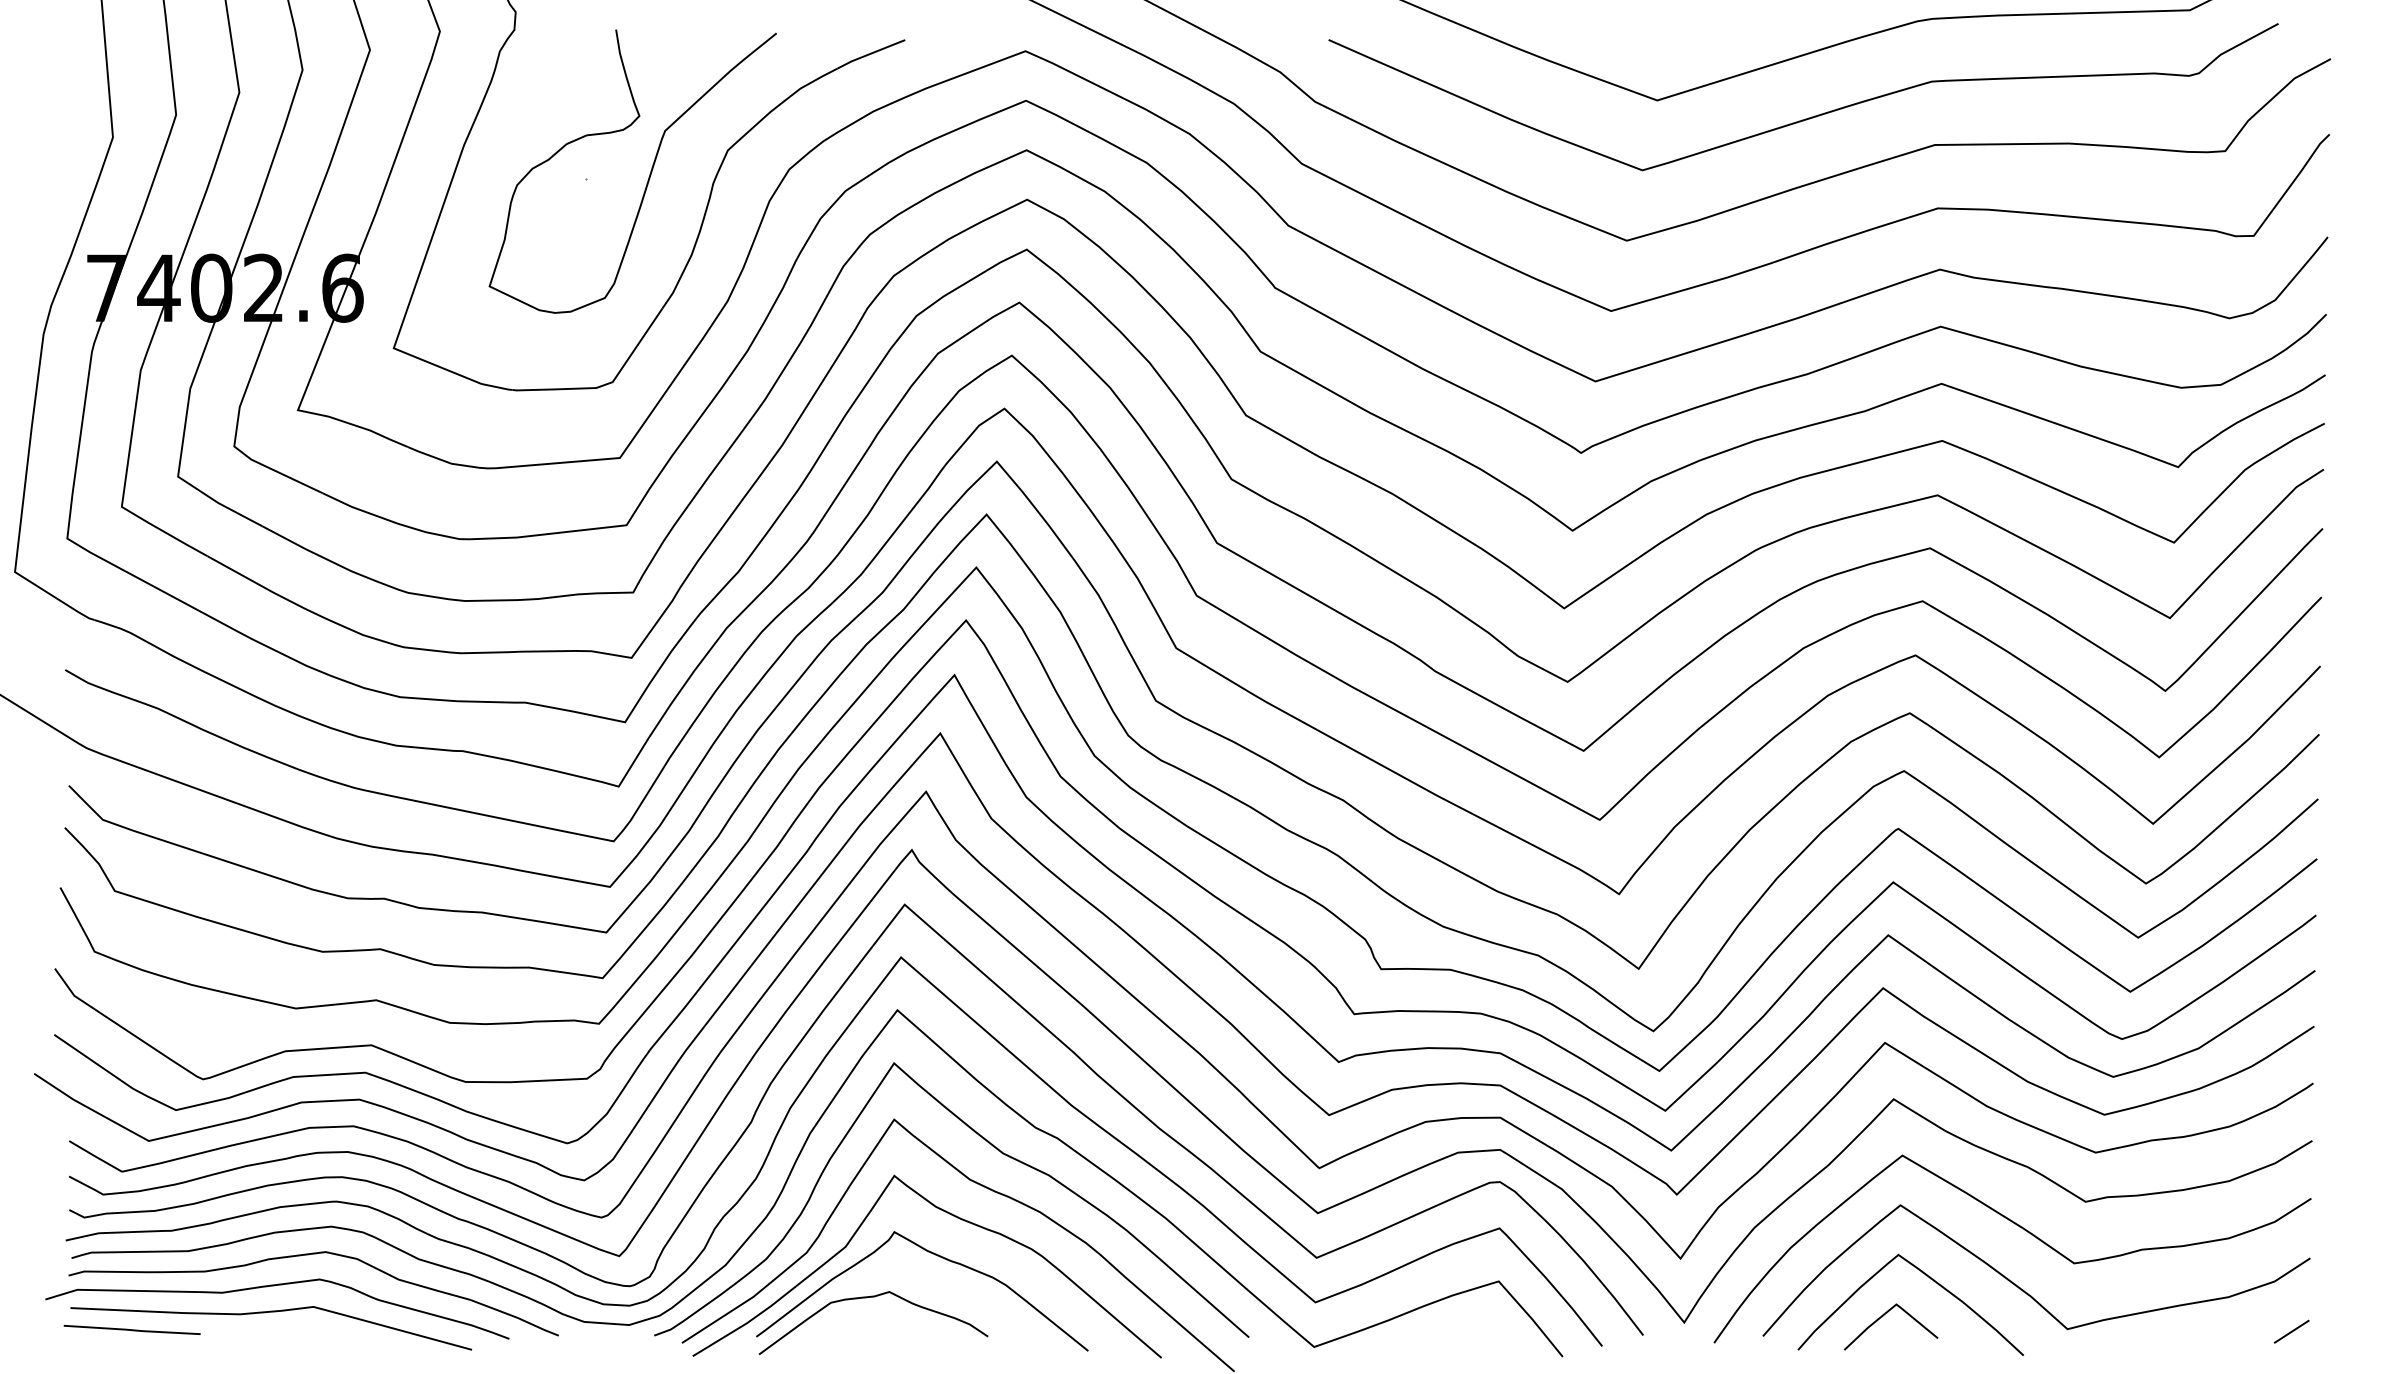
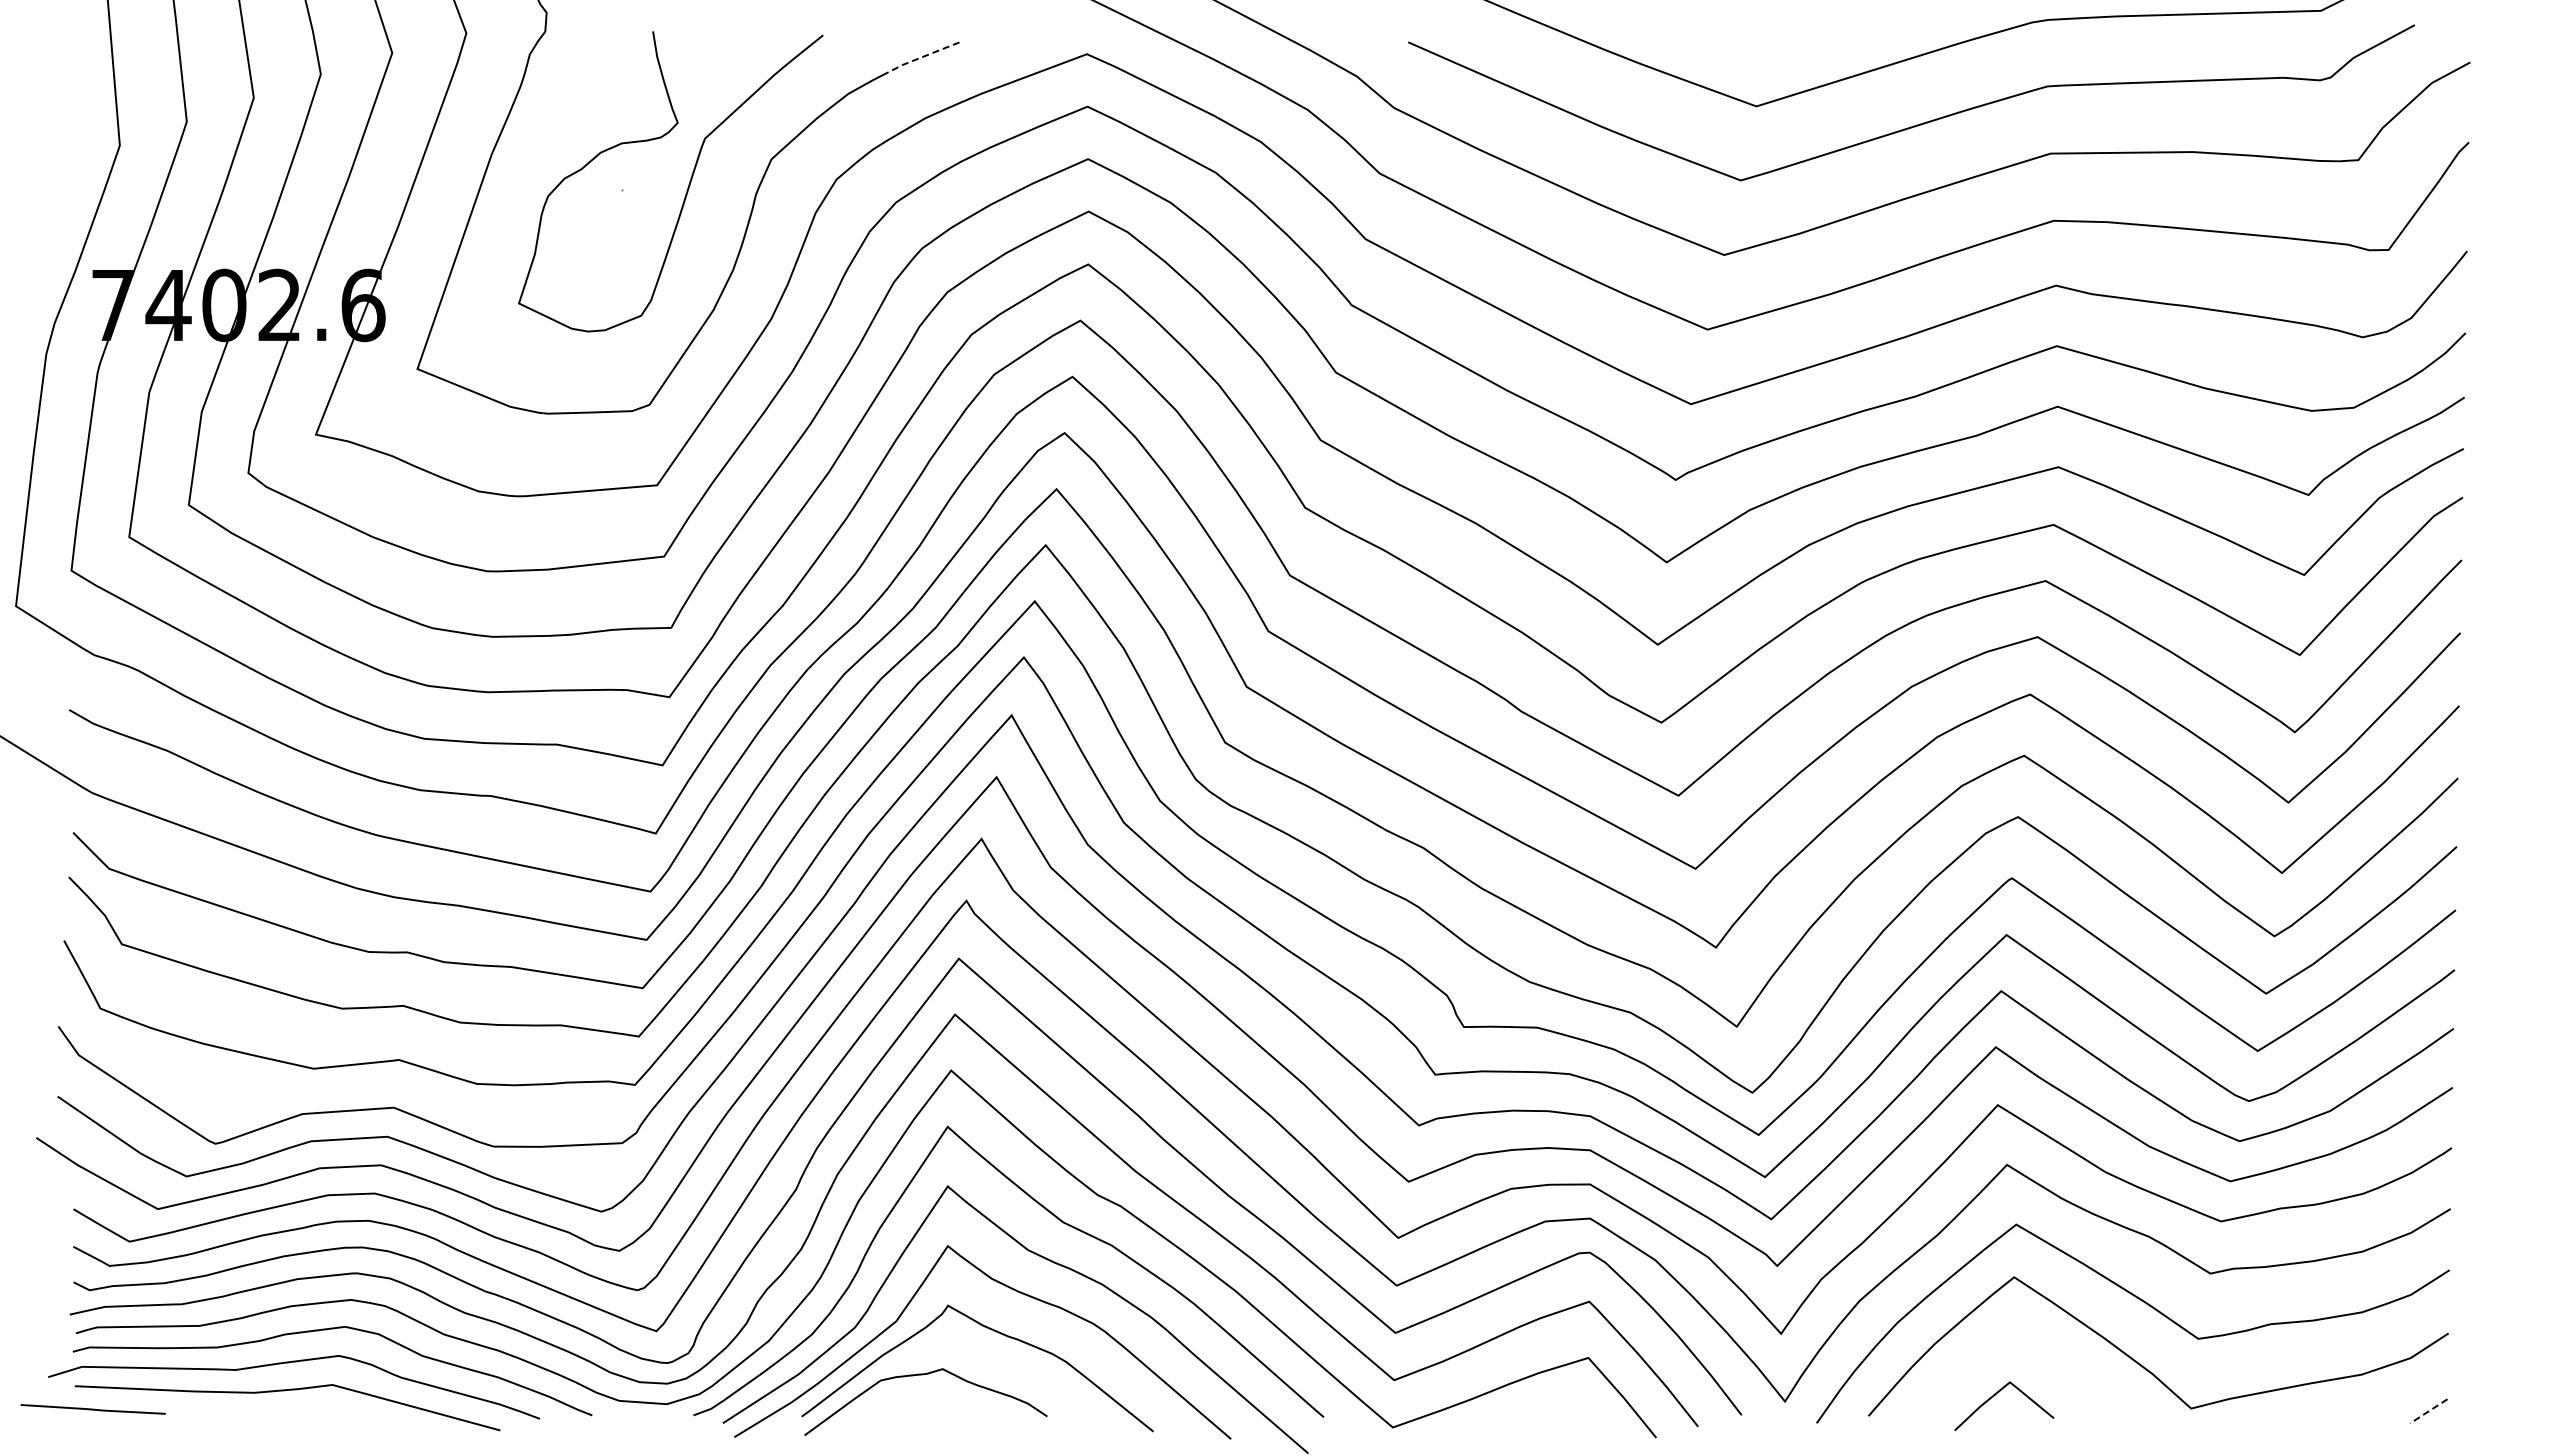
line: (870, 53) -> (922, 56), solid -> dashed
curve: (1930, 1279) -> (2045, 1355), removed
line: (131, 1330) -> (92, 1409), moved
line: (2291, 1331) -> (2428, 1411), solid -> dashed

